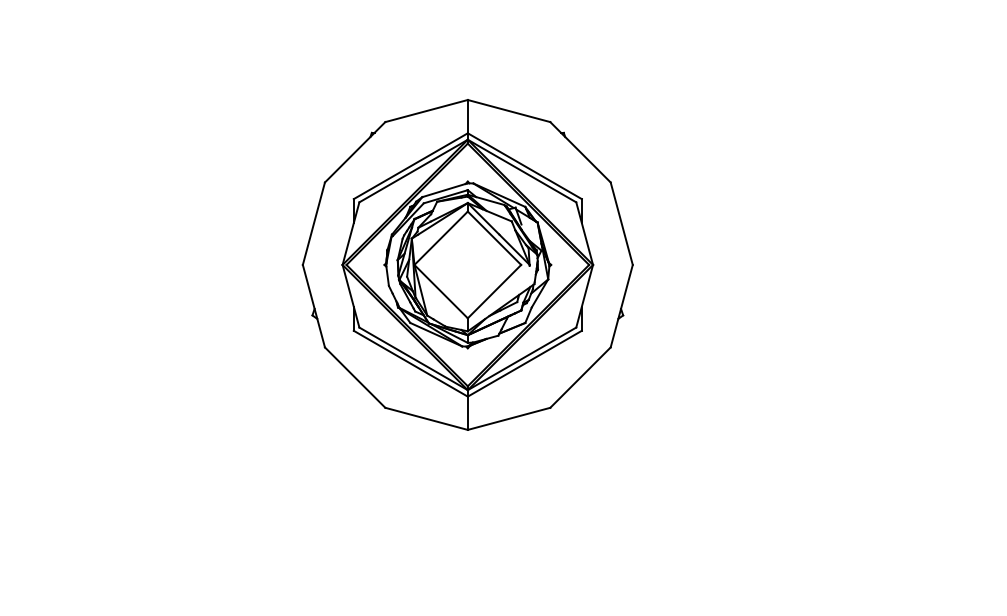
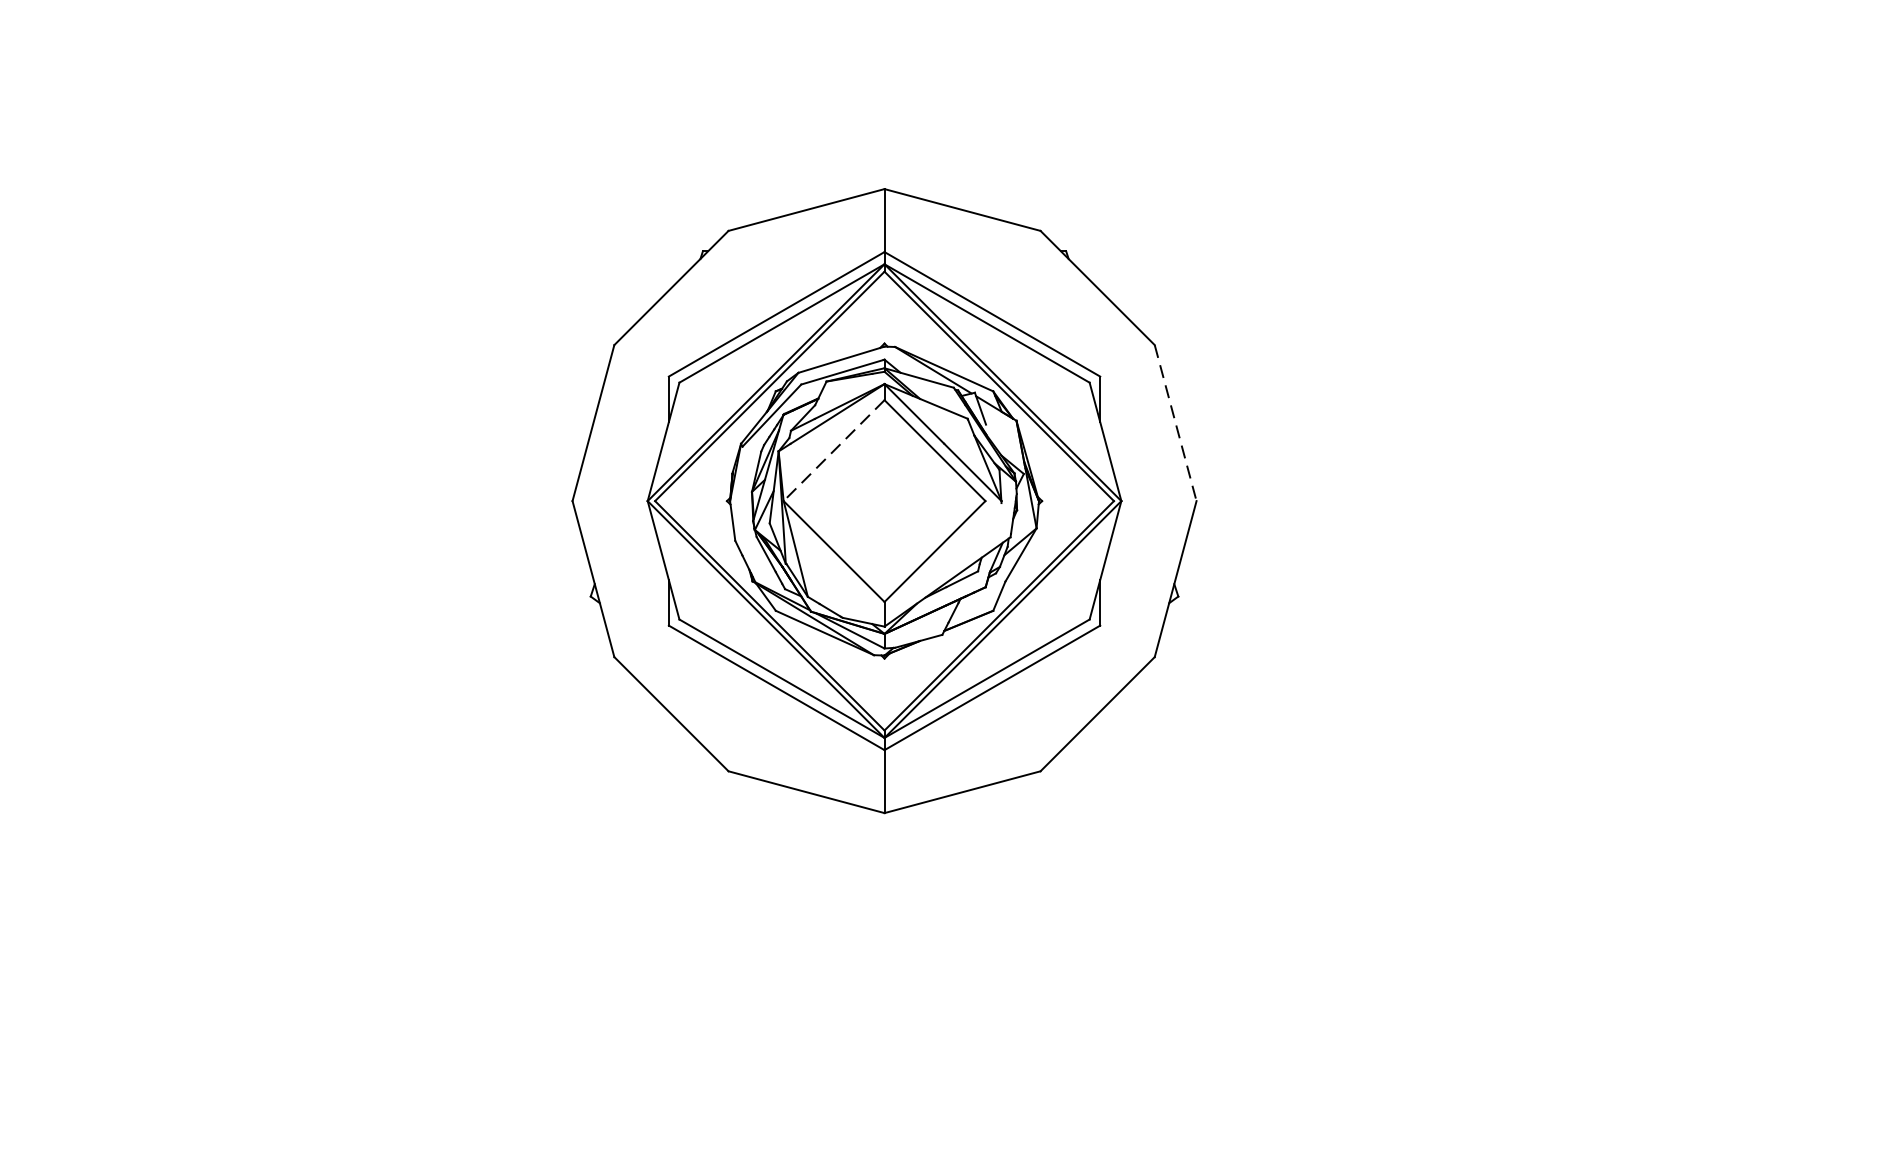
line: (621, 223) -> (1175, 422), solid -> dashed
line: (441, 238) -> (834, 451), solid -> dashed

